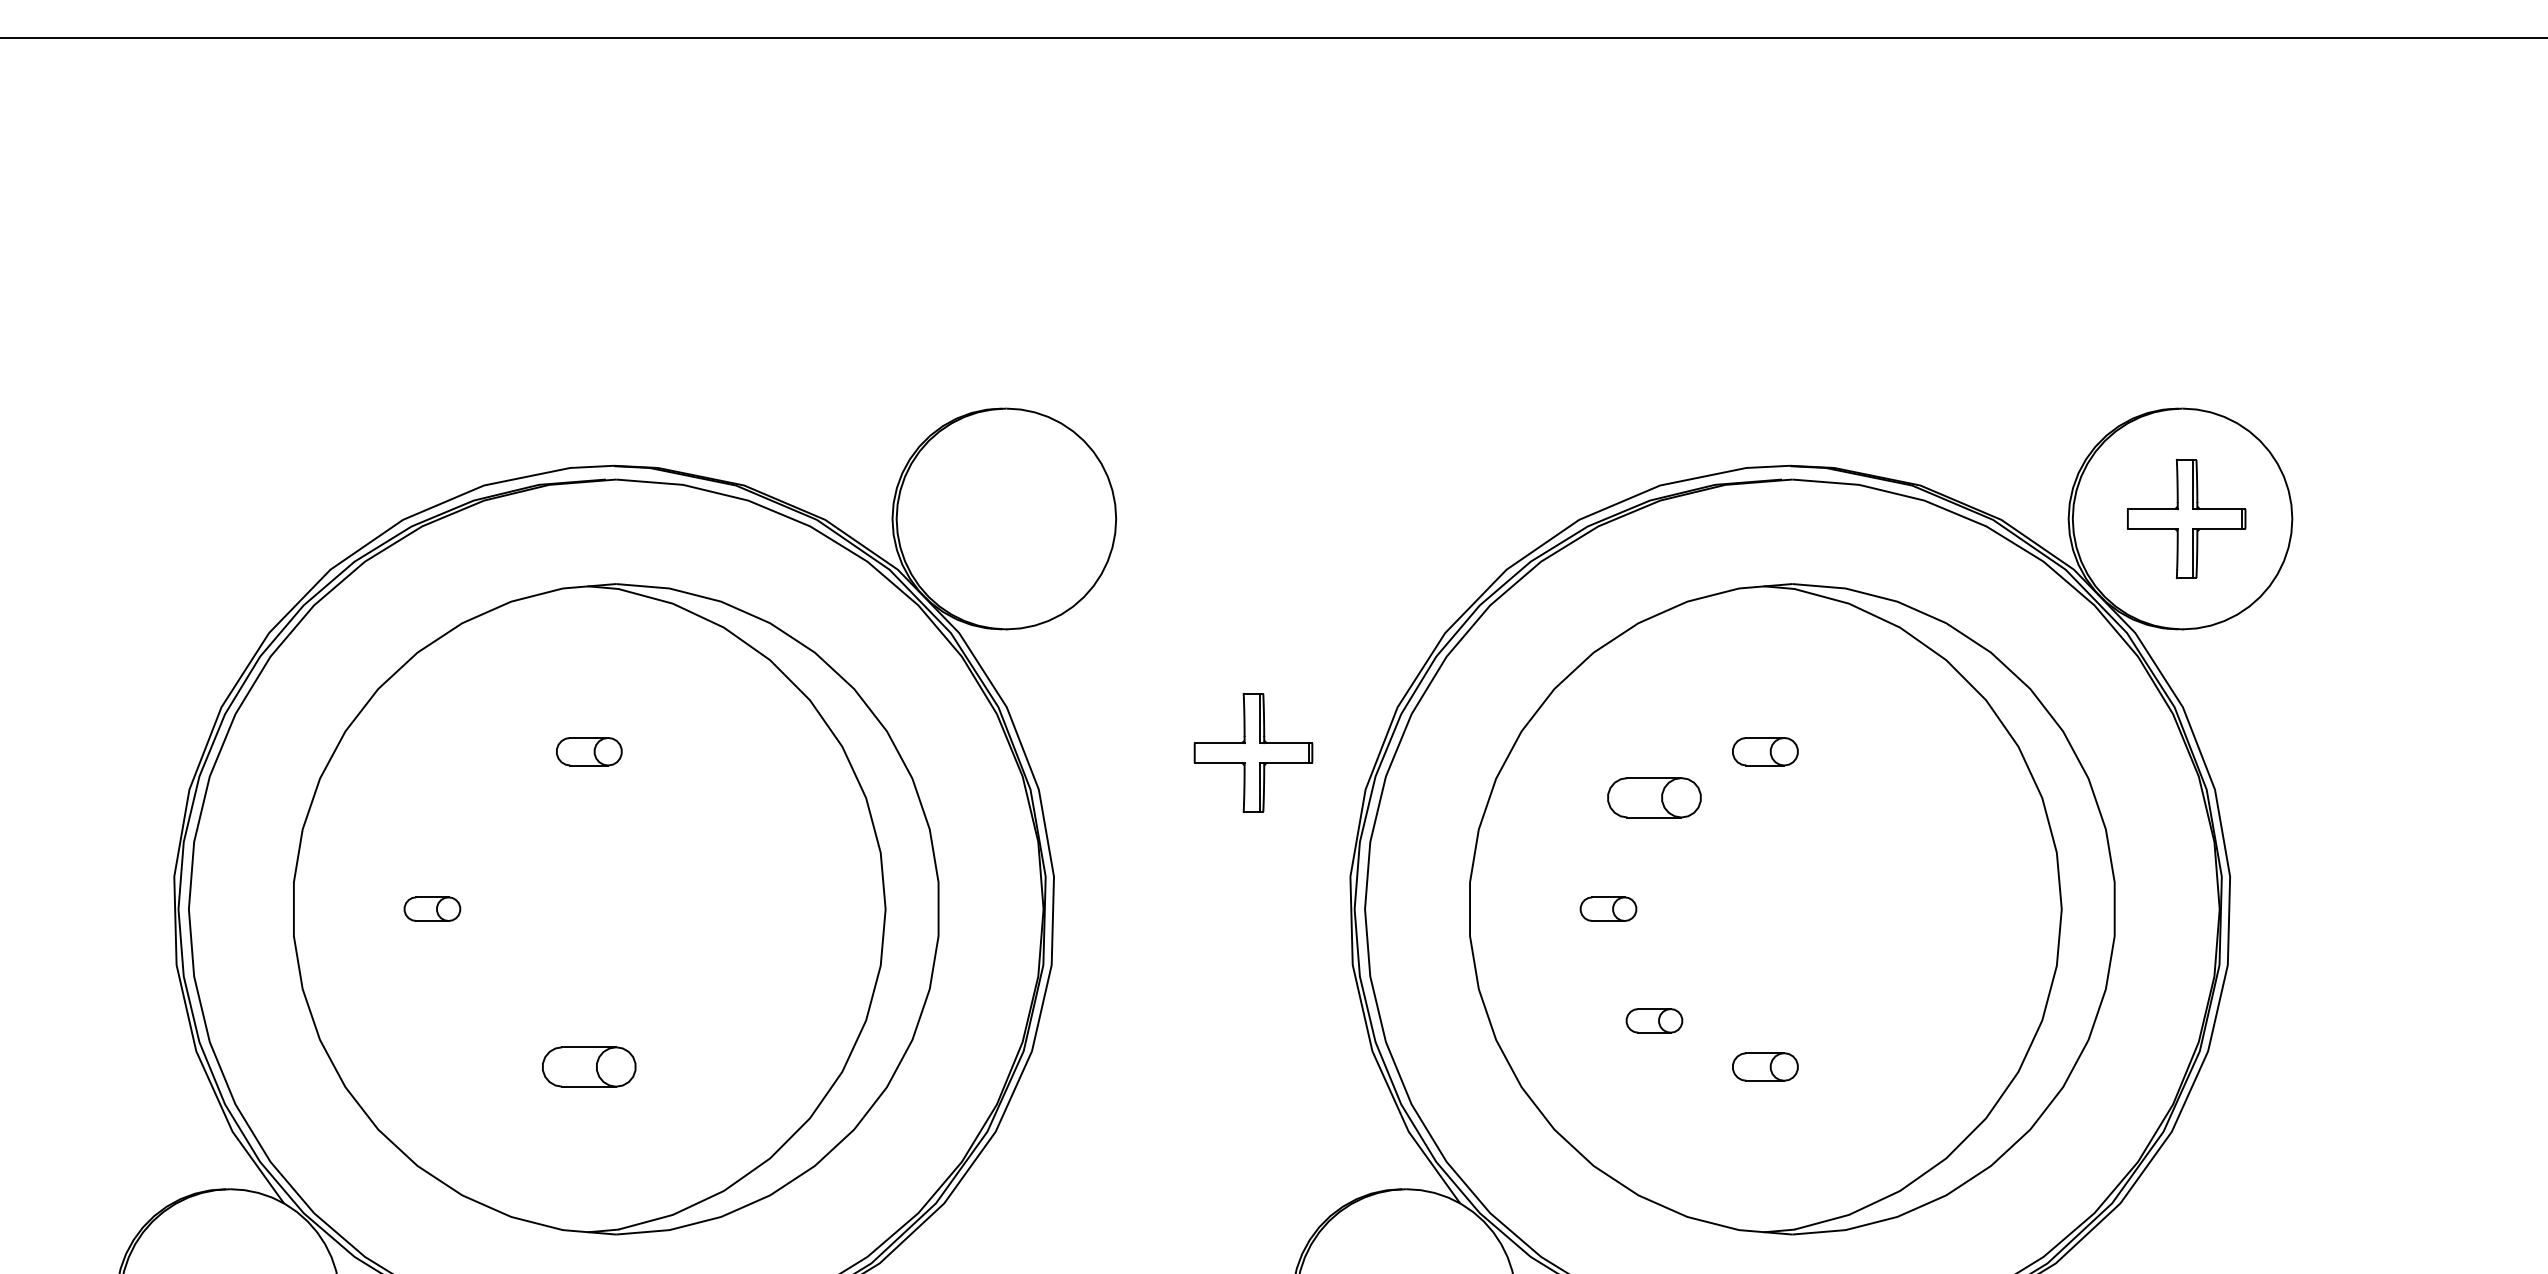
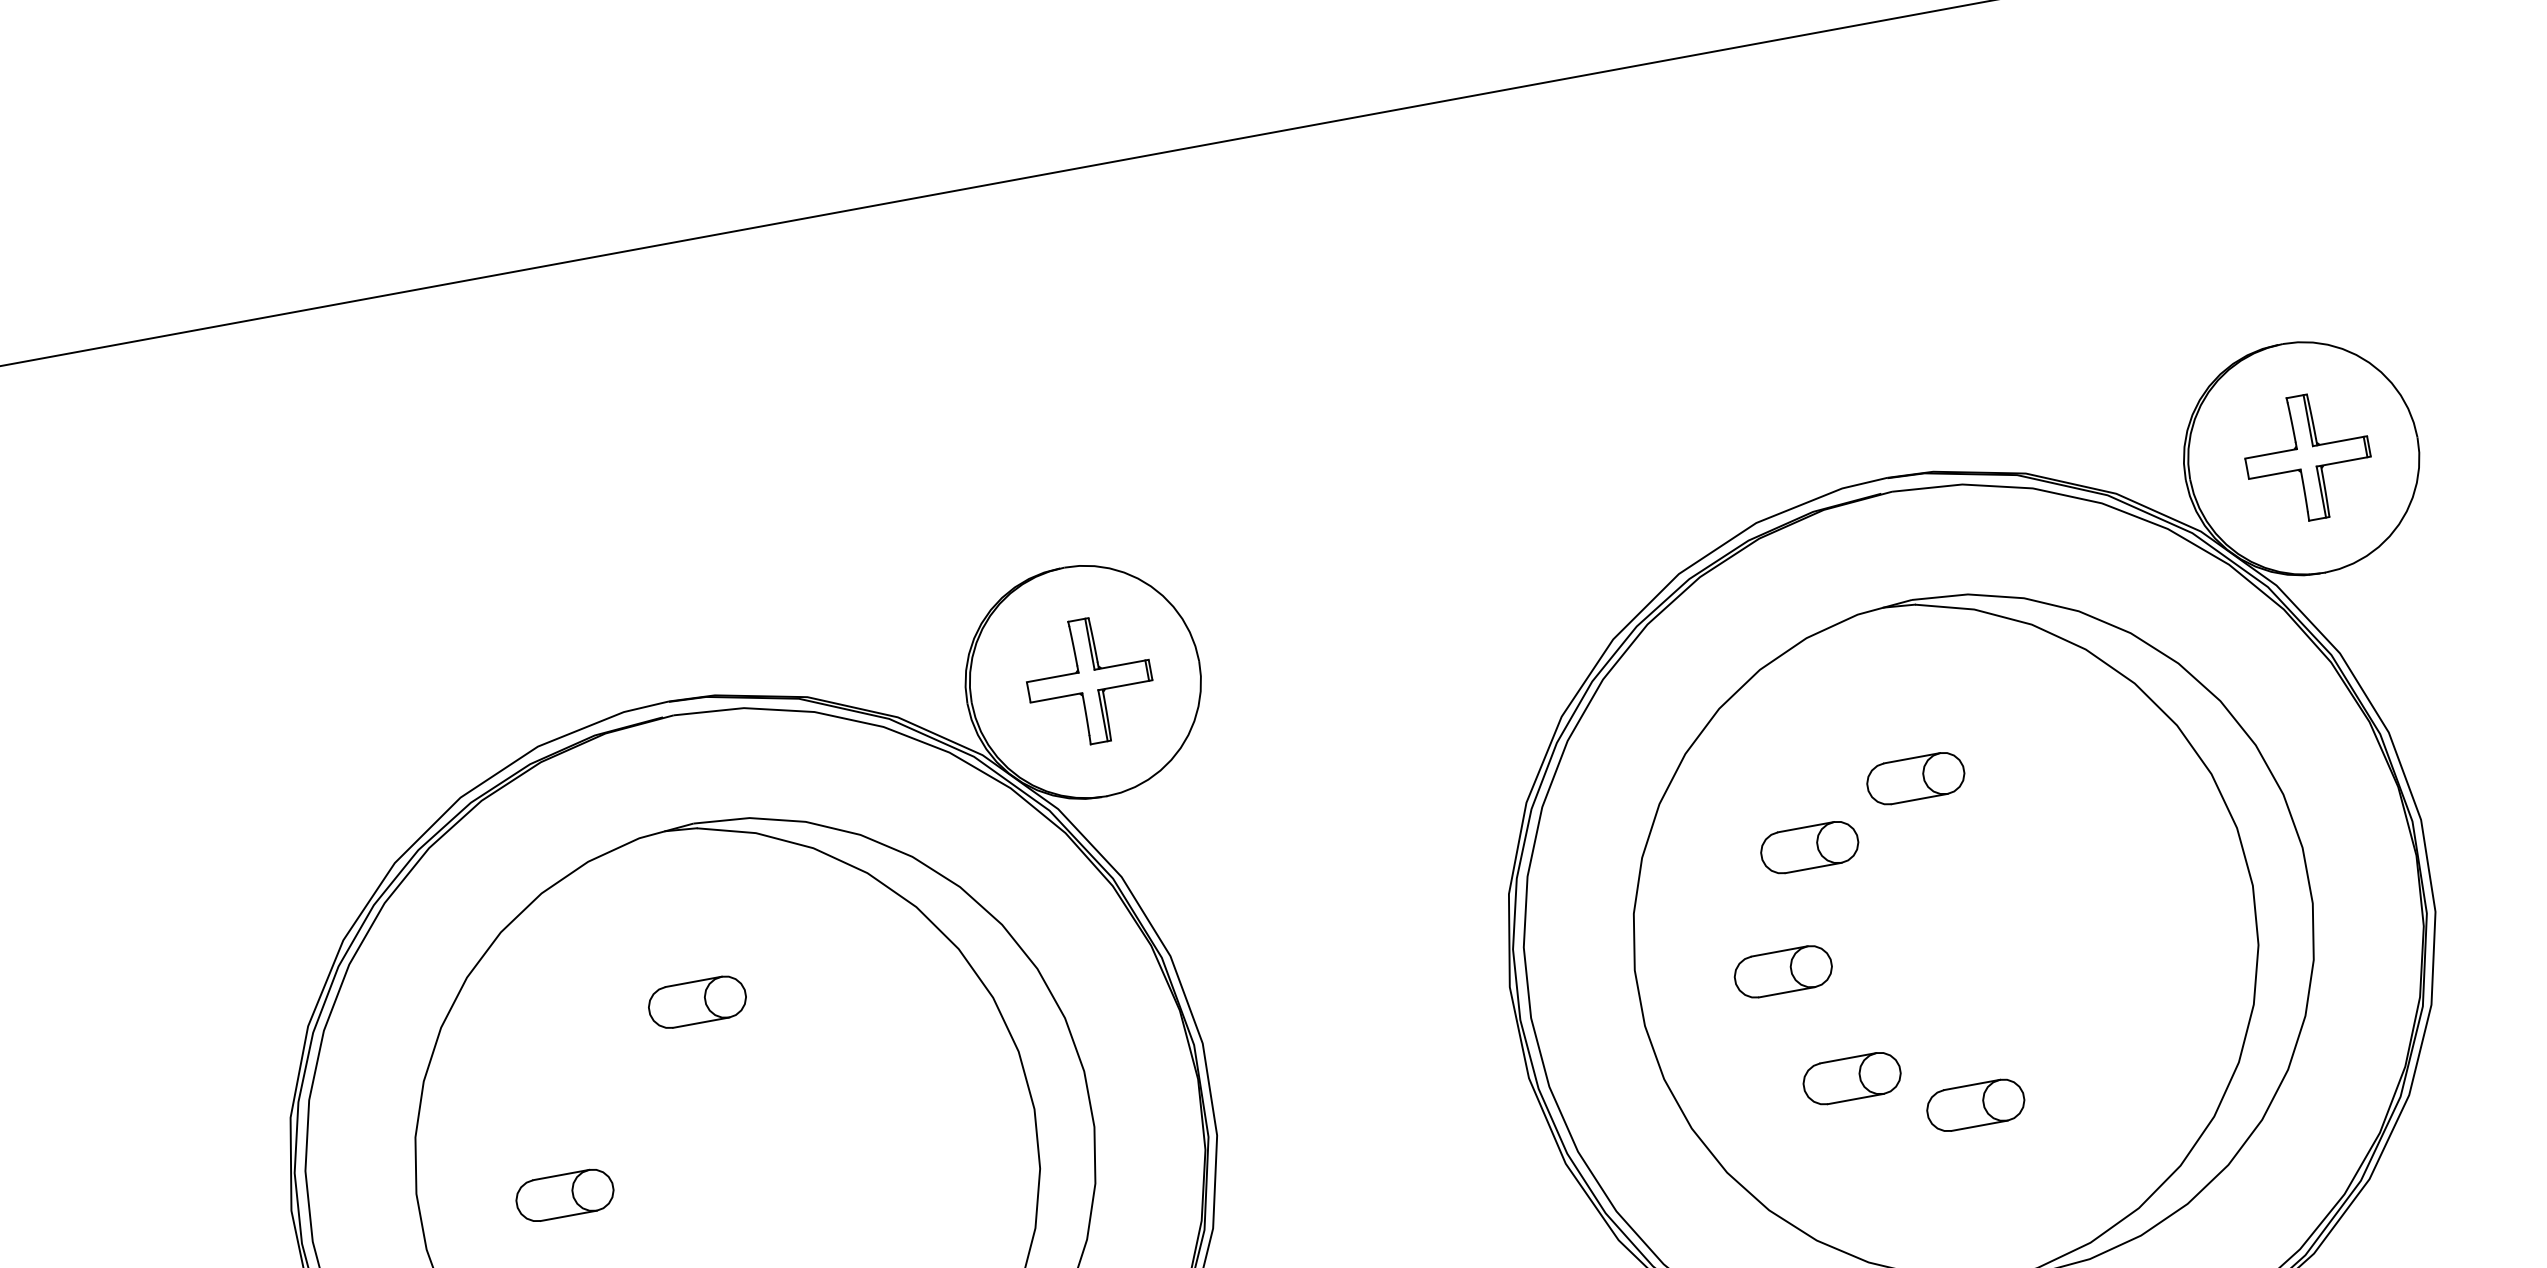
part: (589, 751) -> (697, 1002), size x1.43
part: (1765, 751) -> (1915, 778), size x1.43
part: (1253, 752) -> (1089, 680), moved
part: (432, 908) -> (564, 1194), size x1.67
part: (1608, 908) -> (1783, 971), size x1.67
part: (1654, 1020) -> (1852, 1078), size x1.67
part: (1765, 1066) -> (1975, 1104), size x1.43

